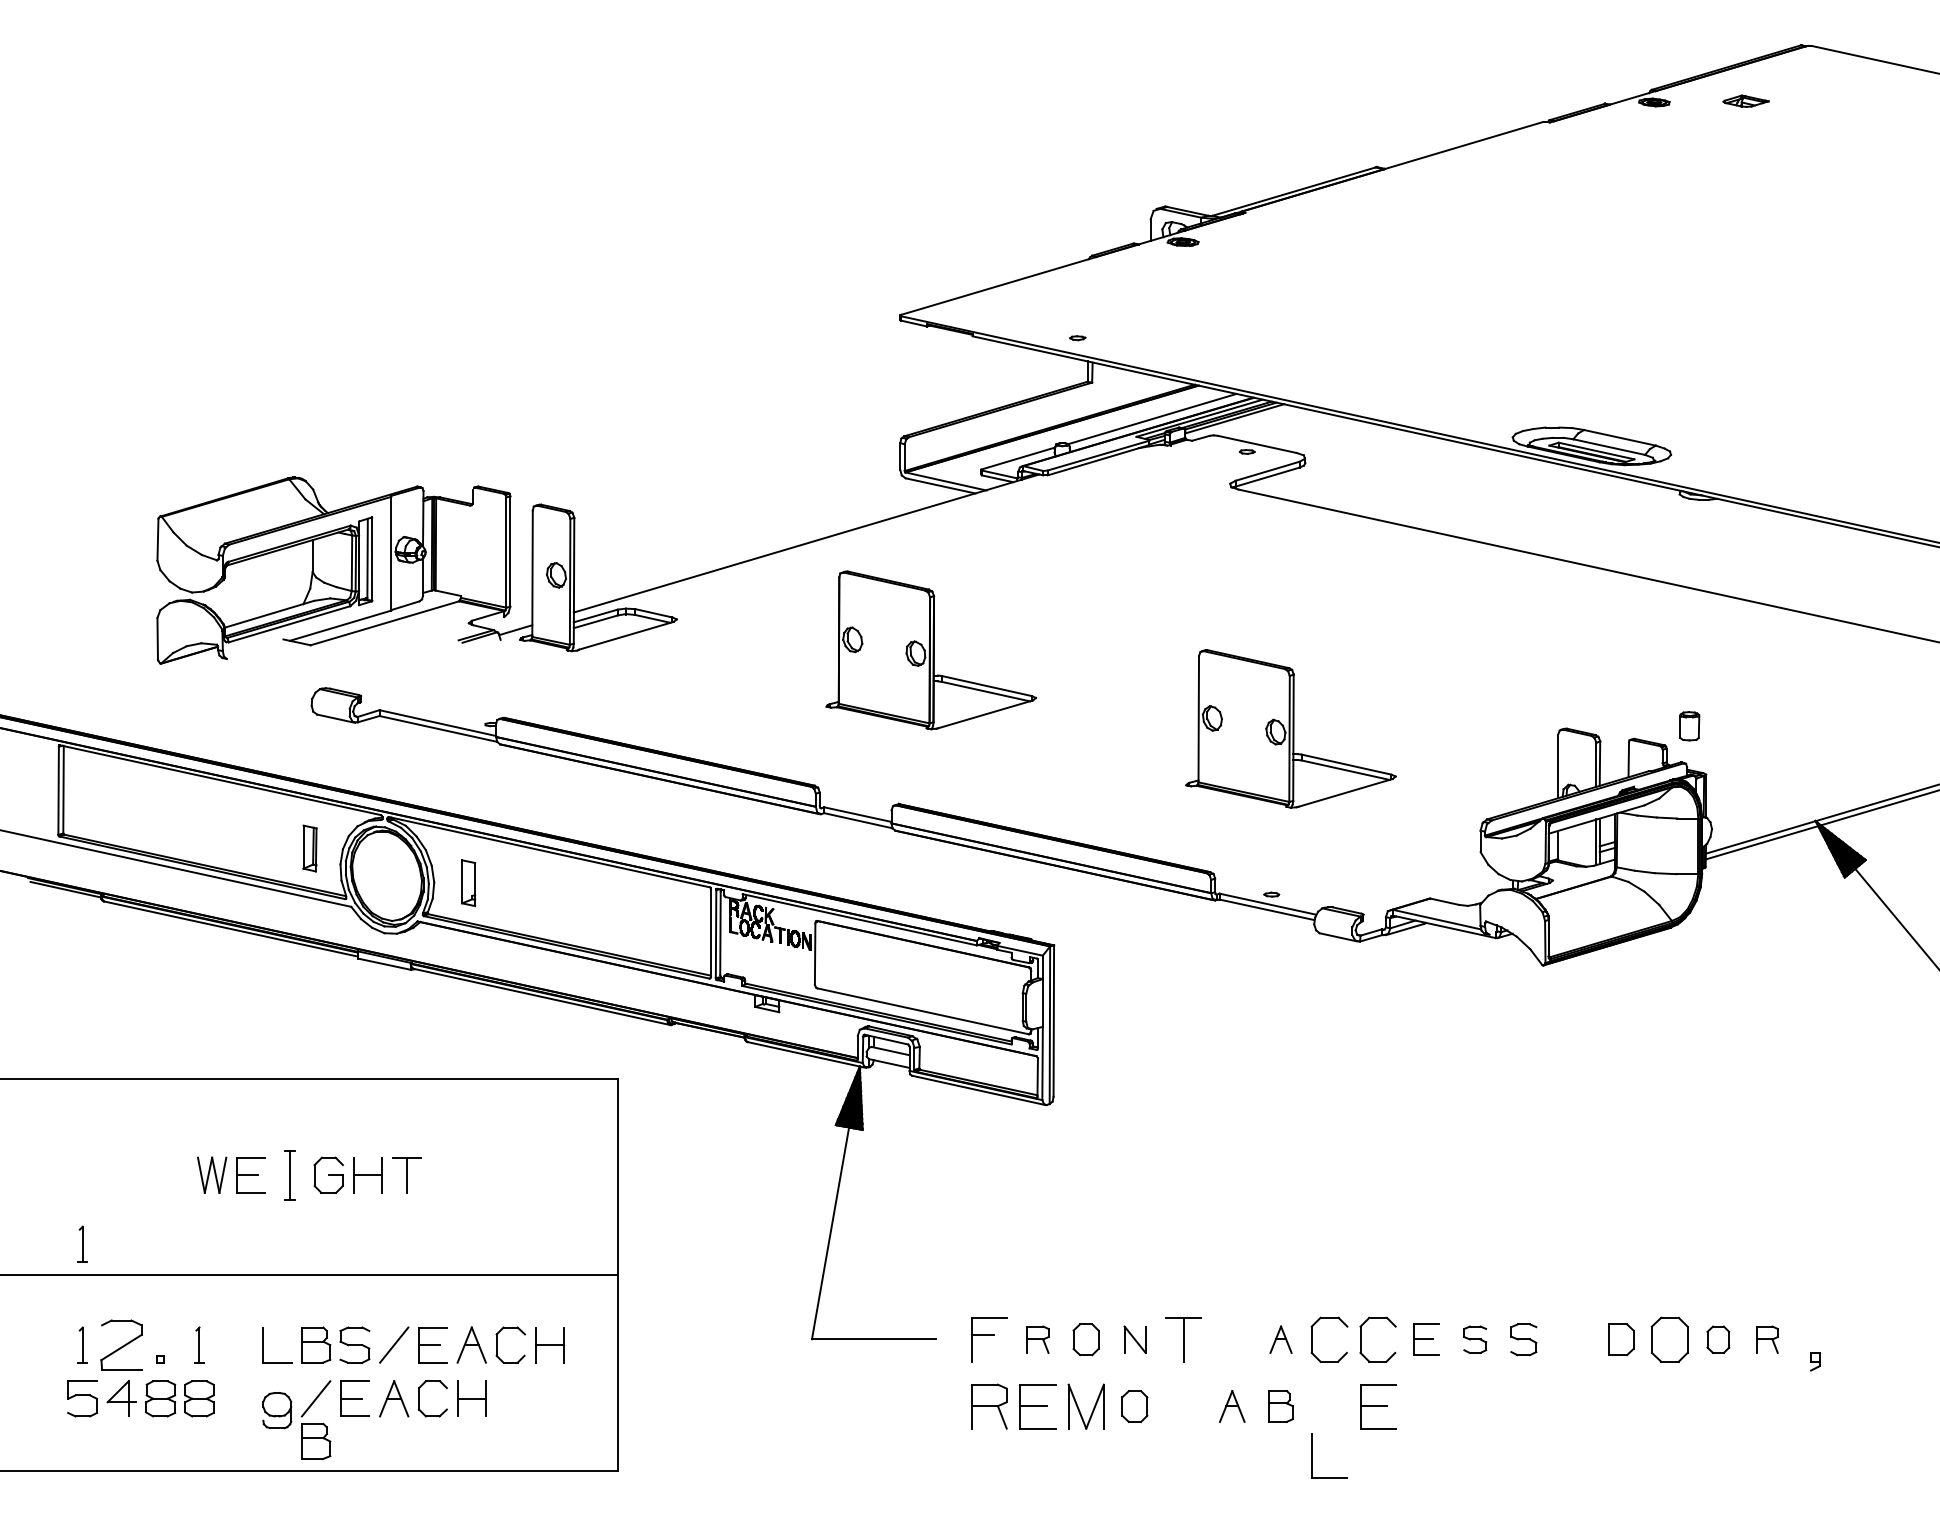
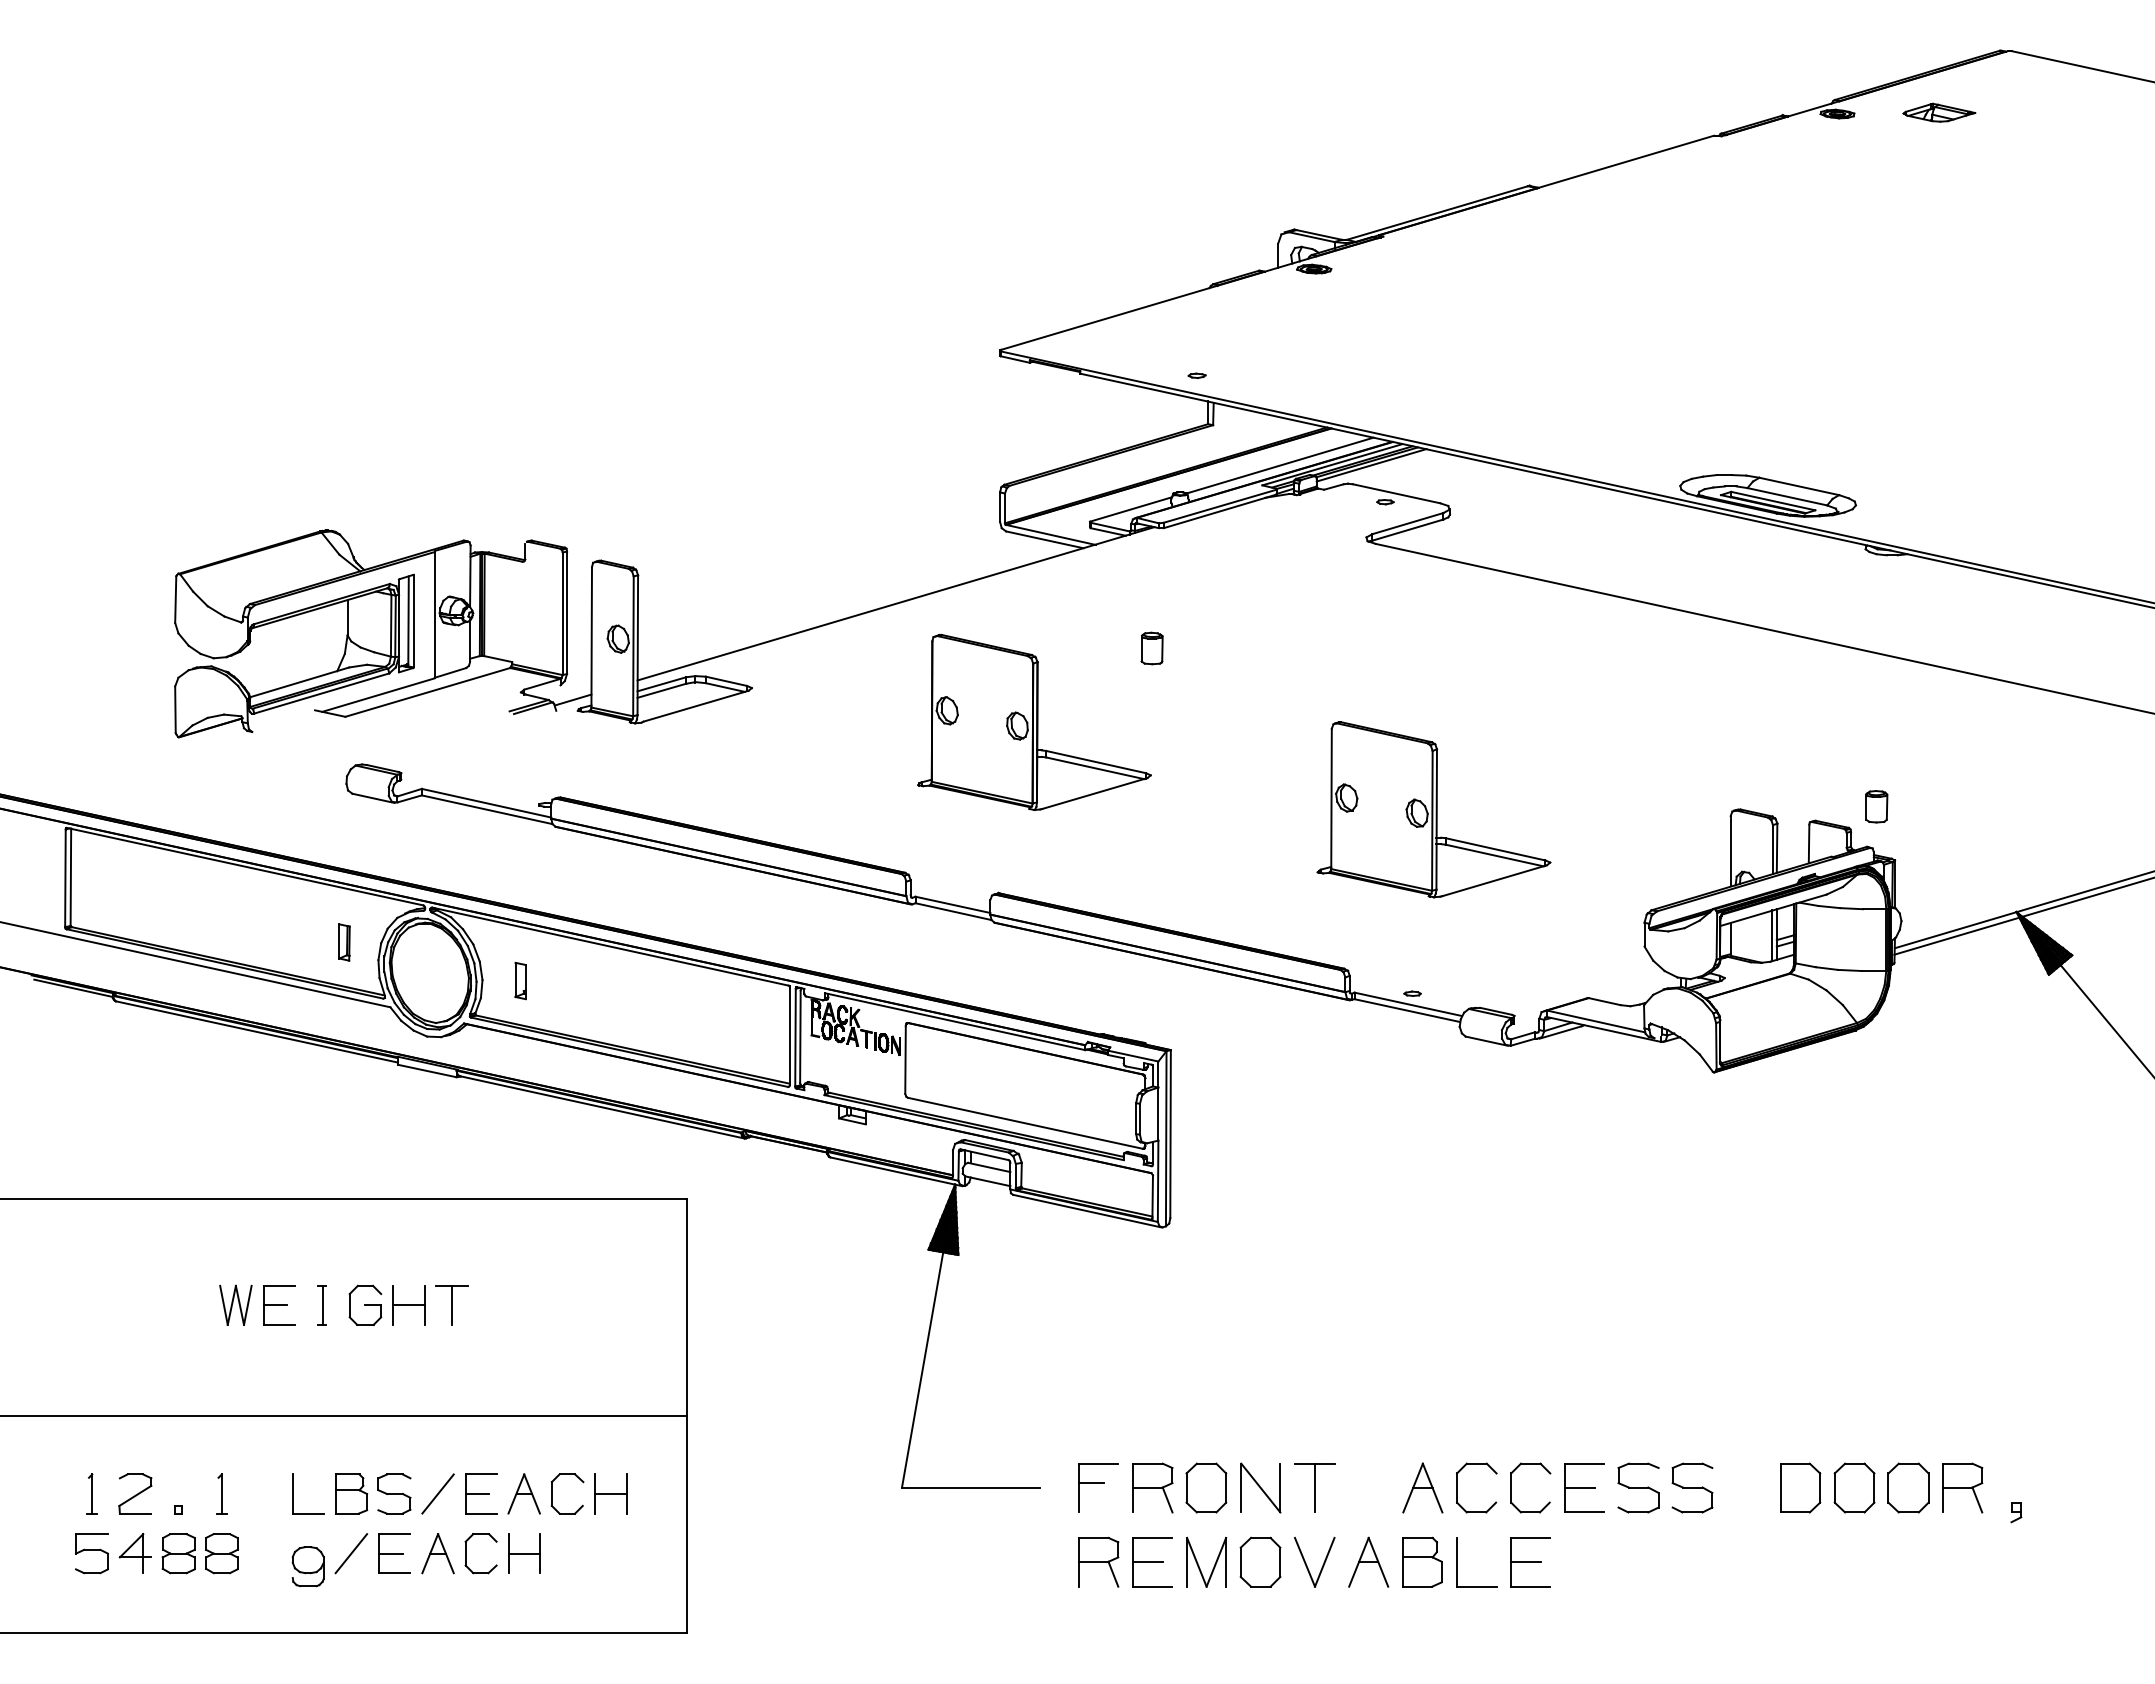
part: (1746, 101) -> (1939, 112), size x1.43
part: (1036, 583) -> (1151, 648), added
part: (309, 848) -> (344, 942), size x0.71
part: (468, 882) -> (520, 980), size x0.71
part: (289, 1175) -> (321, 1305), size x0.71
part: (82, 1243) -> (91, 1381), removed
part: (1037, 1339) -> (1152, 1487), size x1.67
part: (1086, 1339) -> (1206, 1487), size x1.43
part: (1134, 1339) -> (1260, 1487), size x1.67
part: (1280, 1339) -> (1422, 1487), size x1.67
part: (1426, 1339) -> (1584, 1487), size x1.43
part: (1475, 1339) -> (1638, 1487), size x1.67
part: (1523, 1339) -> (1692, 1487), size x1.43
part: (1621, 1339) -> (1800, 1487), size x1.43
part: (1718, 1339) -> (1908, 1487), size x1.67
part: (1766, 1339) -> (1962, 1487), size x1.67
part: (121, 1344) -> (135, 1493), size x0.71
part: (1134, 1405) -> (1260, 1561), size x1.43
part: (1232, 1405) -> (1368, 1561), size x1.43
part: (1280, 1405) -> (1422, 1561), size x1.43
part: (1176, 1406) -> (1306, 1562), added
part: (316, 1441) -> (351, 1600), removed
part: (1312, 1456) -> (1457, 1562), moved

